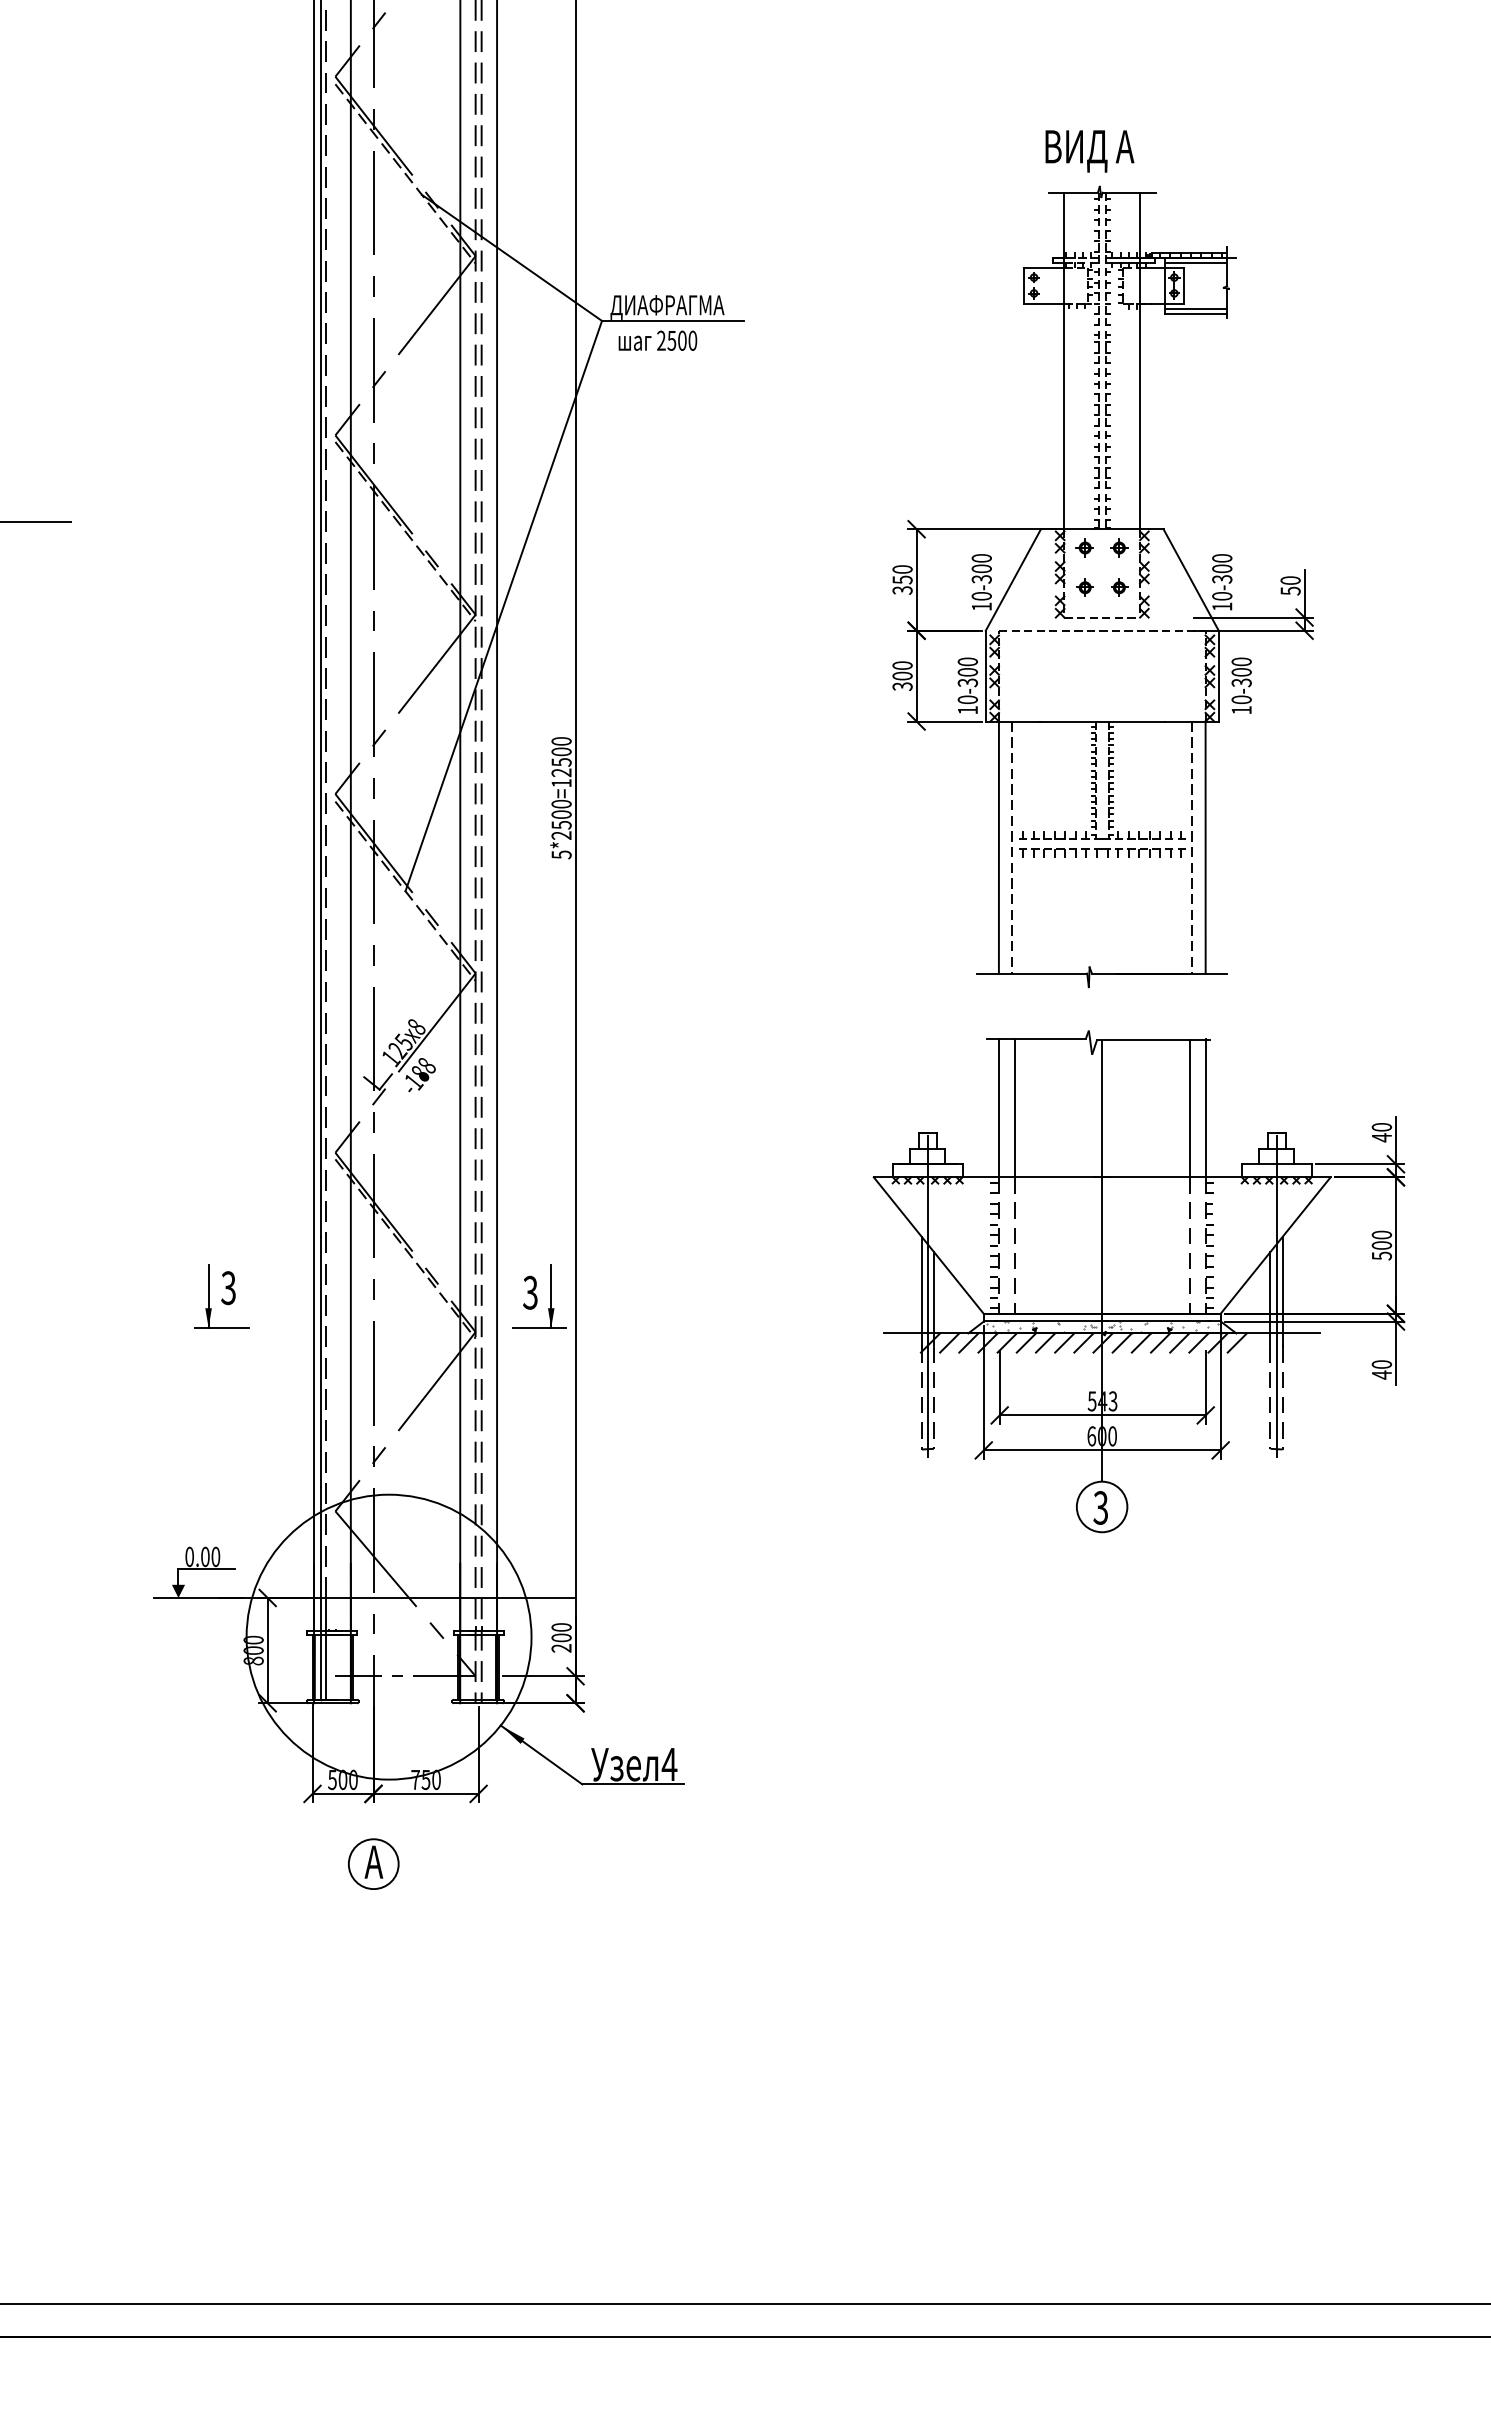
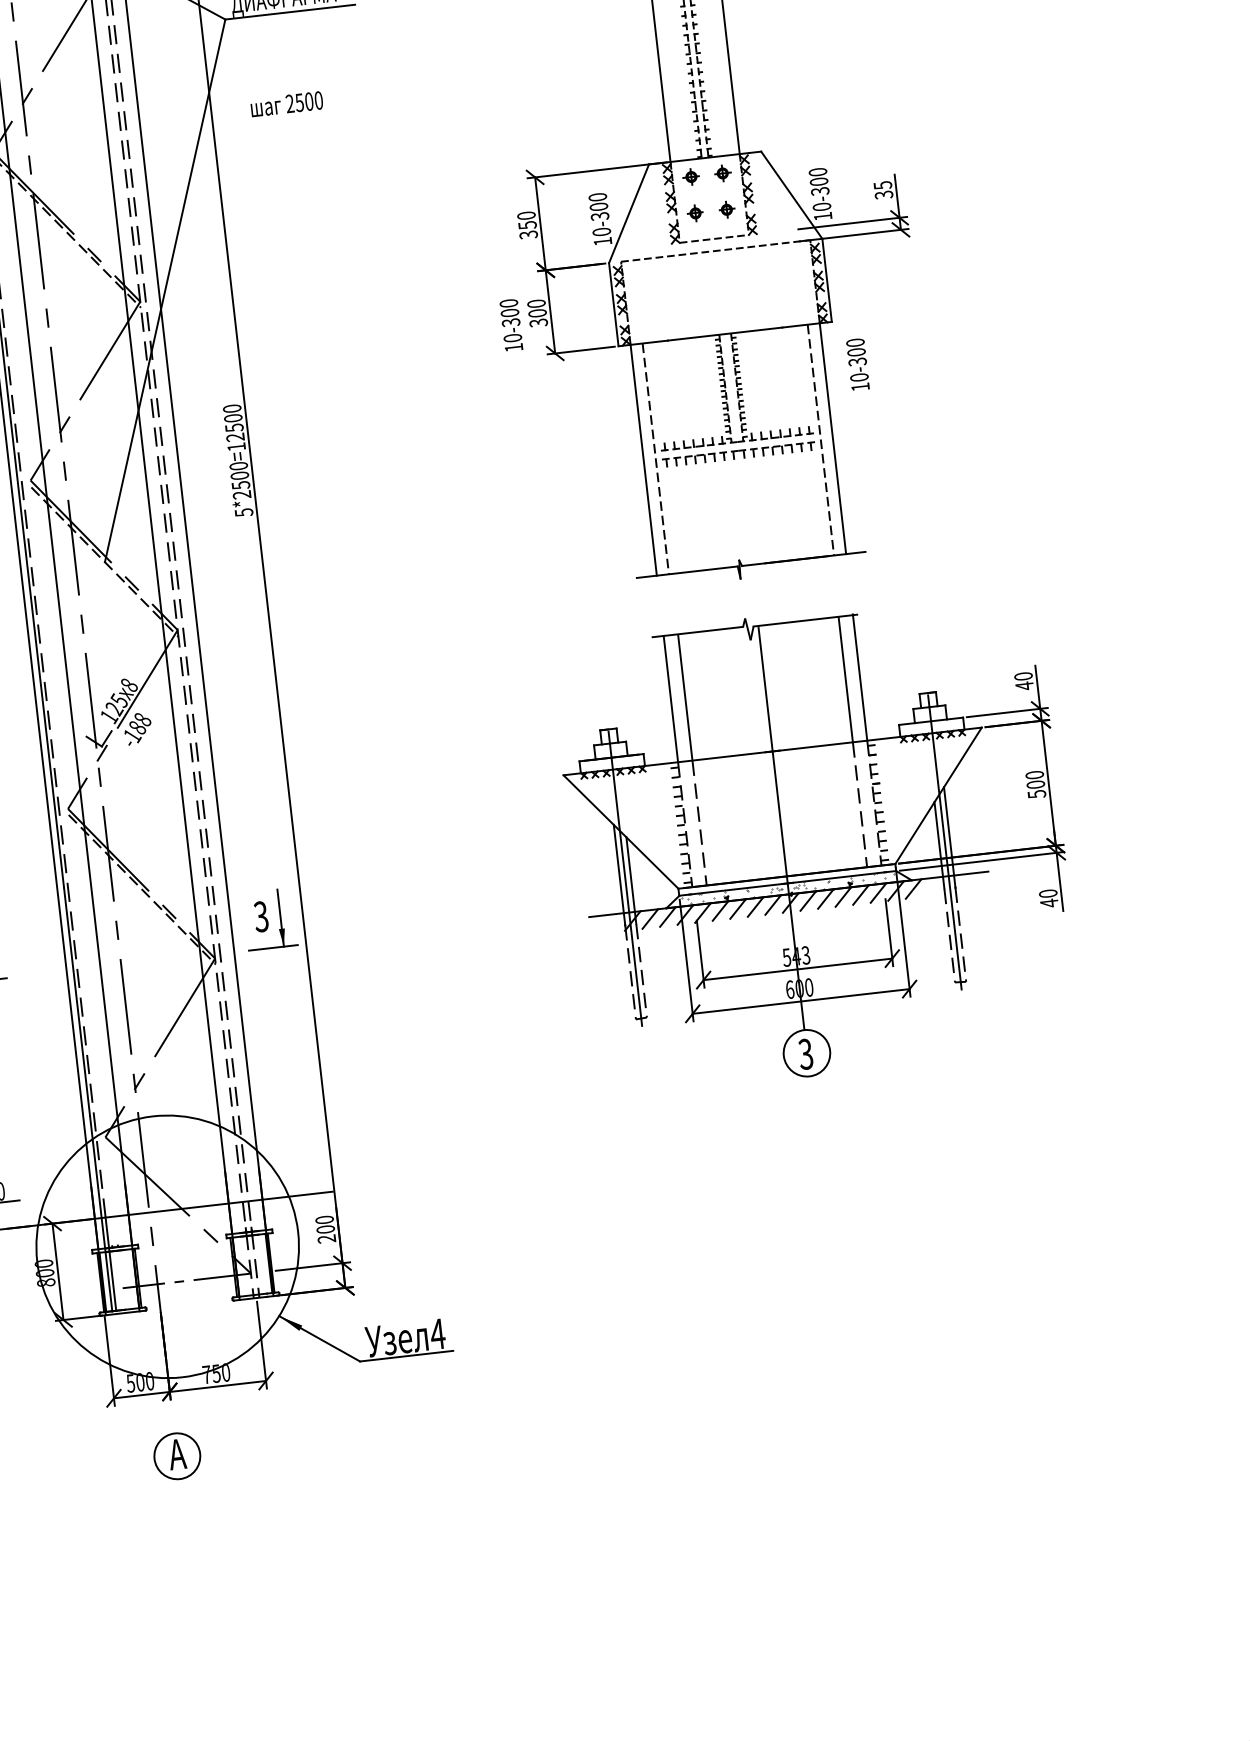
text: (657, 340) -> (286, 103), moved
text: (1290, 585) -> (883, 189), 50 -> 35
text: (967, 685) -> (511, 325), moved
text: (1241, 685) -> (857, 364), moved

